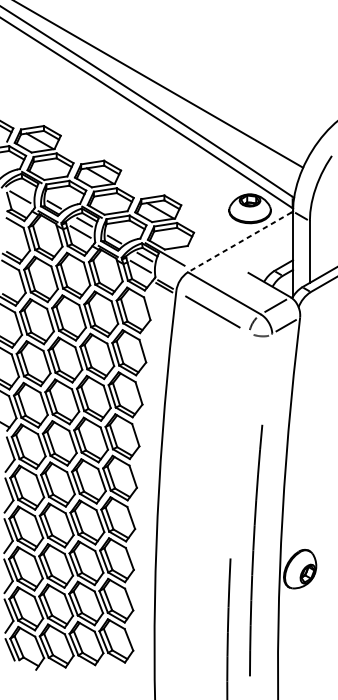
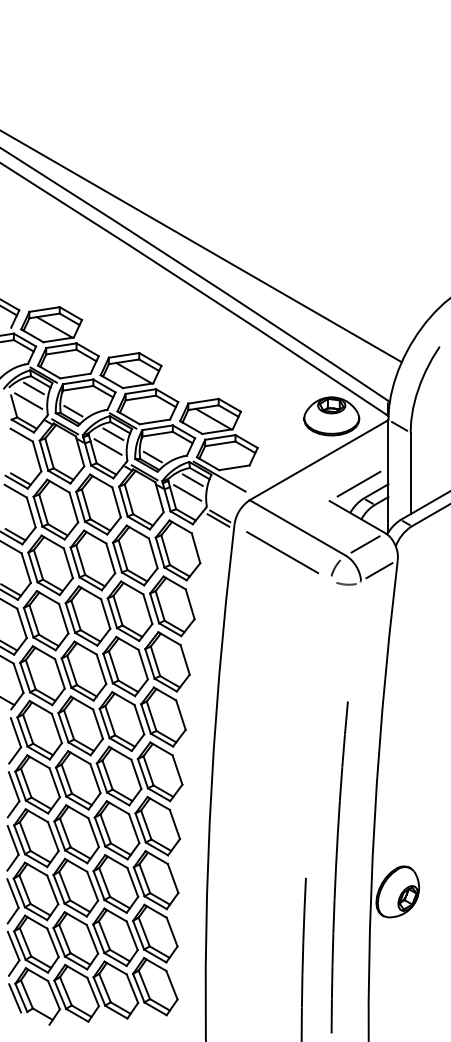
line: (24, 187) -> (33, 388), added
line: (240, 242) -> (318, 460), dashed -> solid
line: (270, 259) -> (358, 483), added

